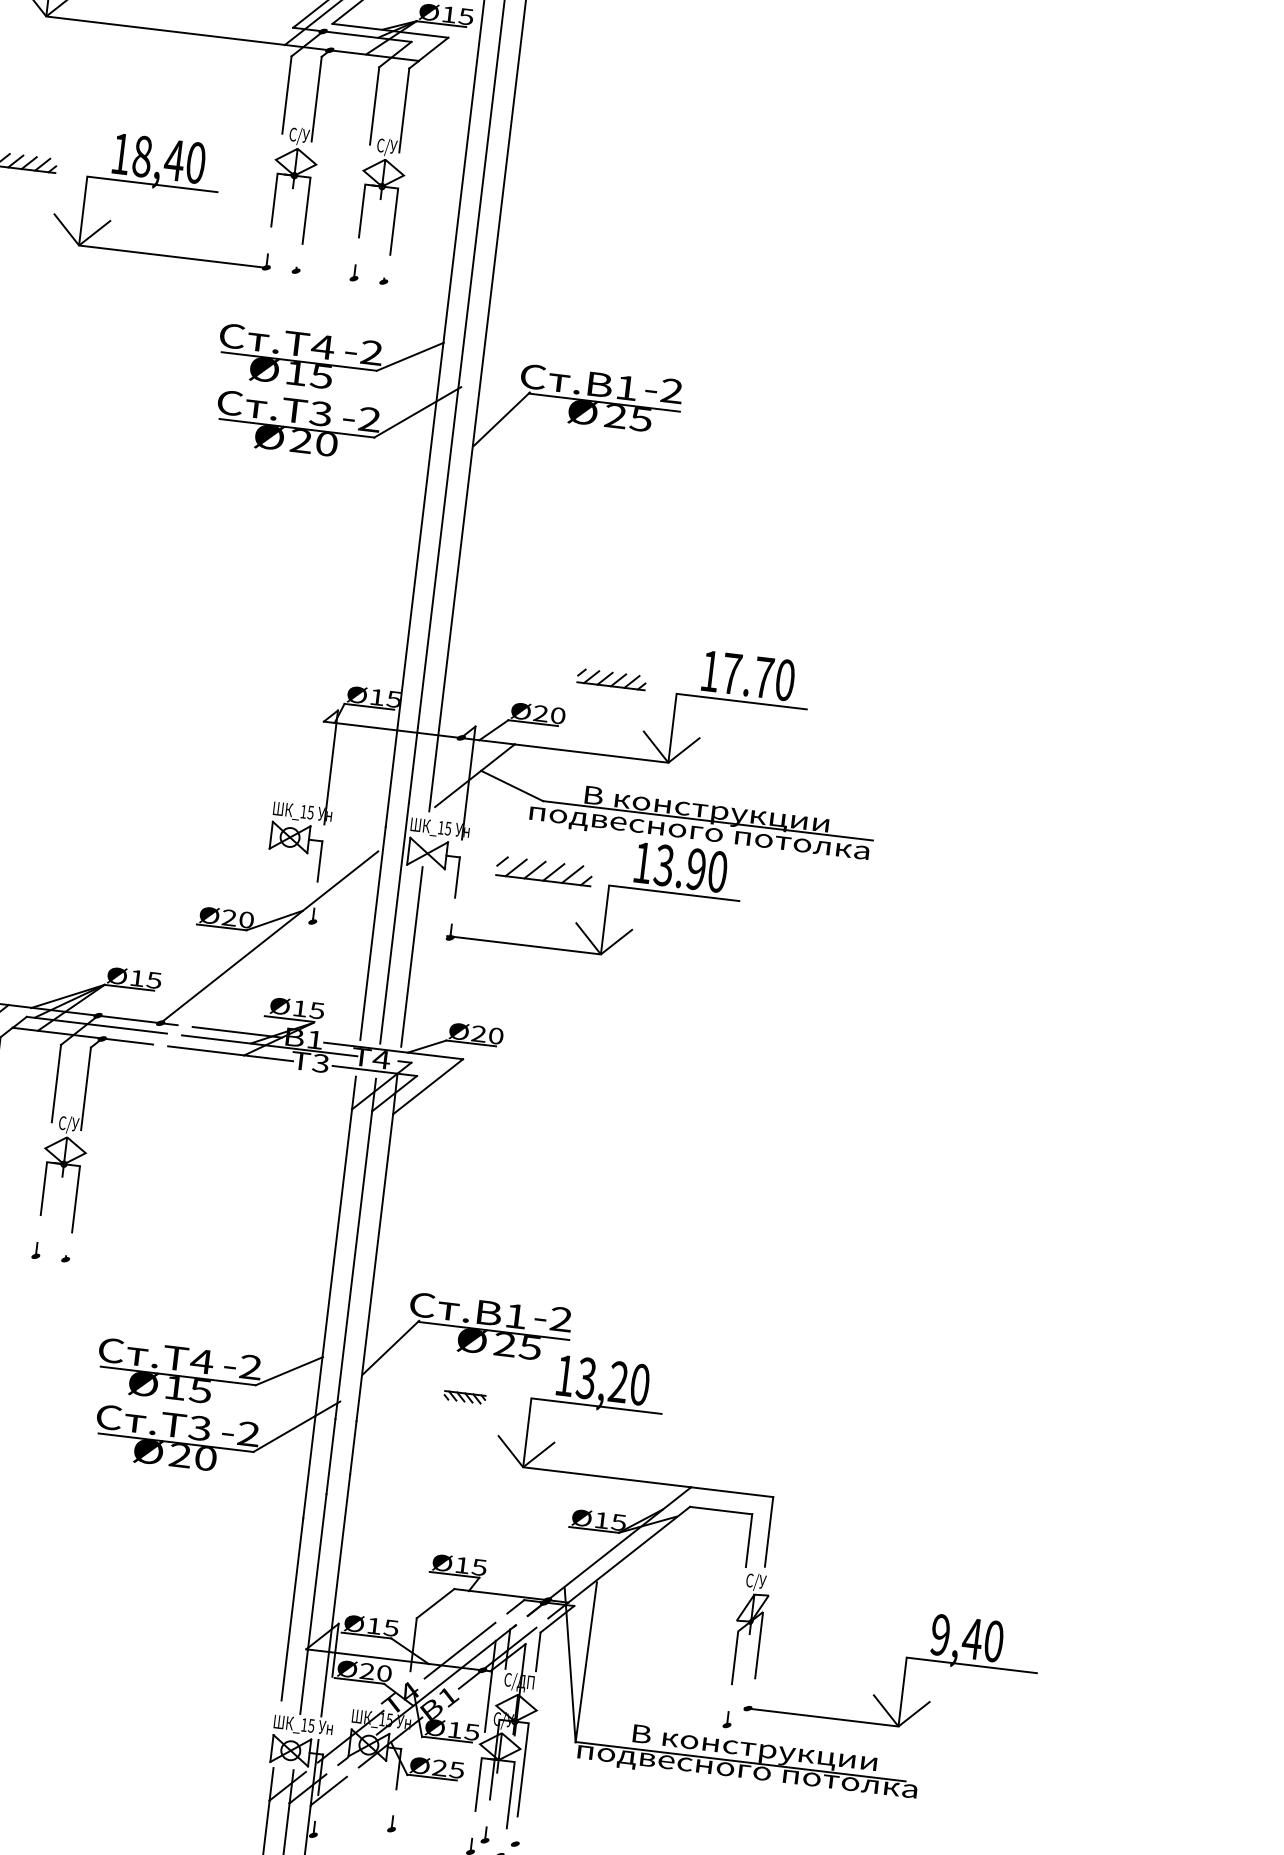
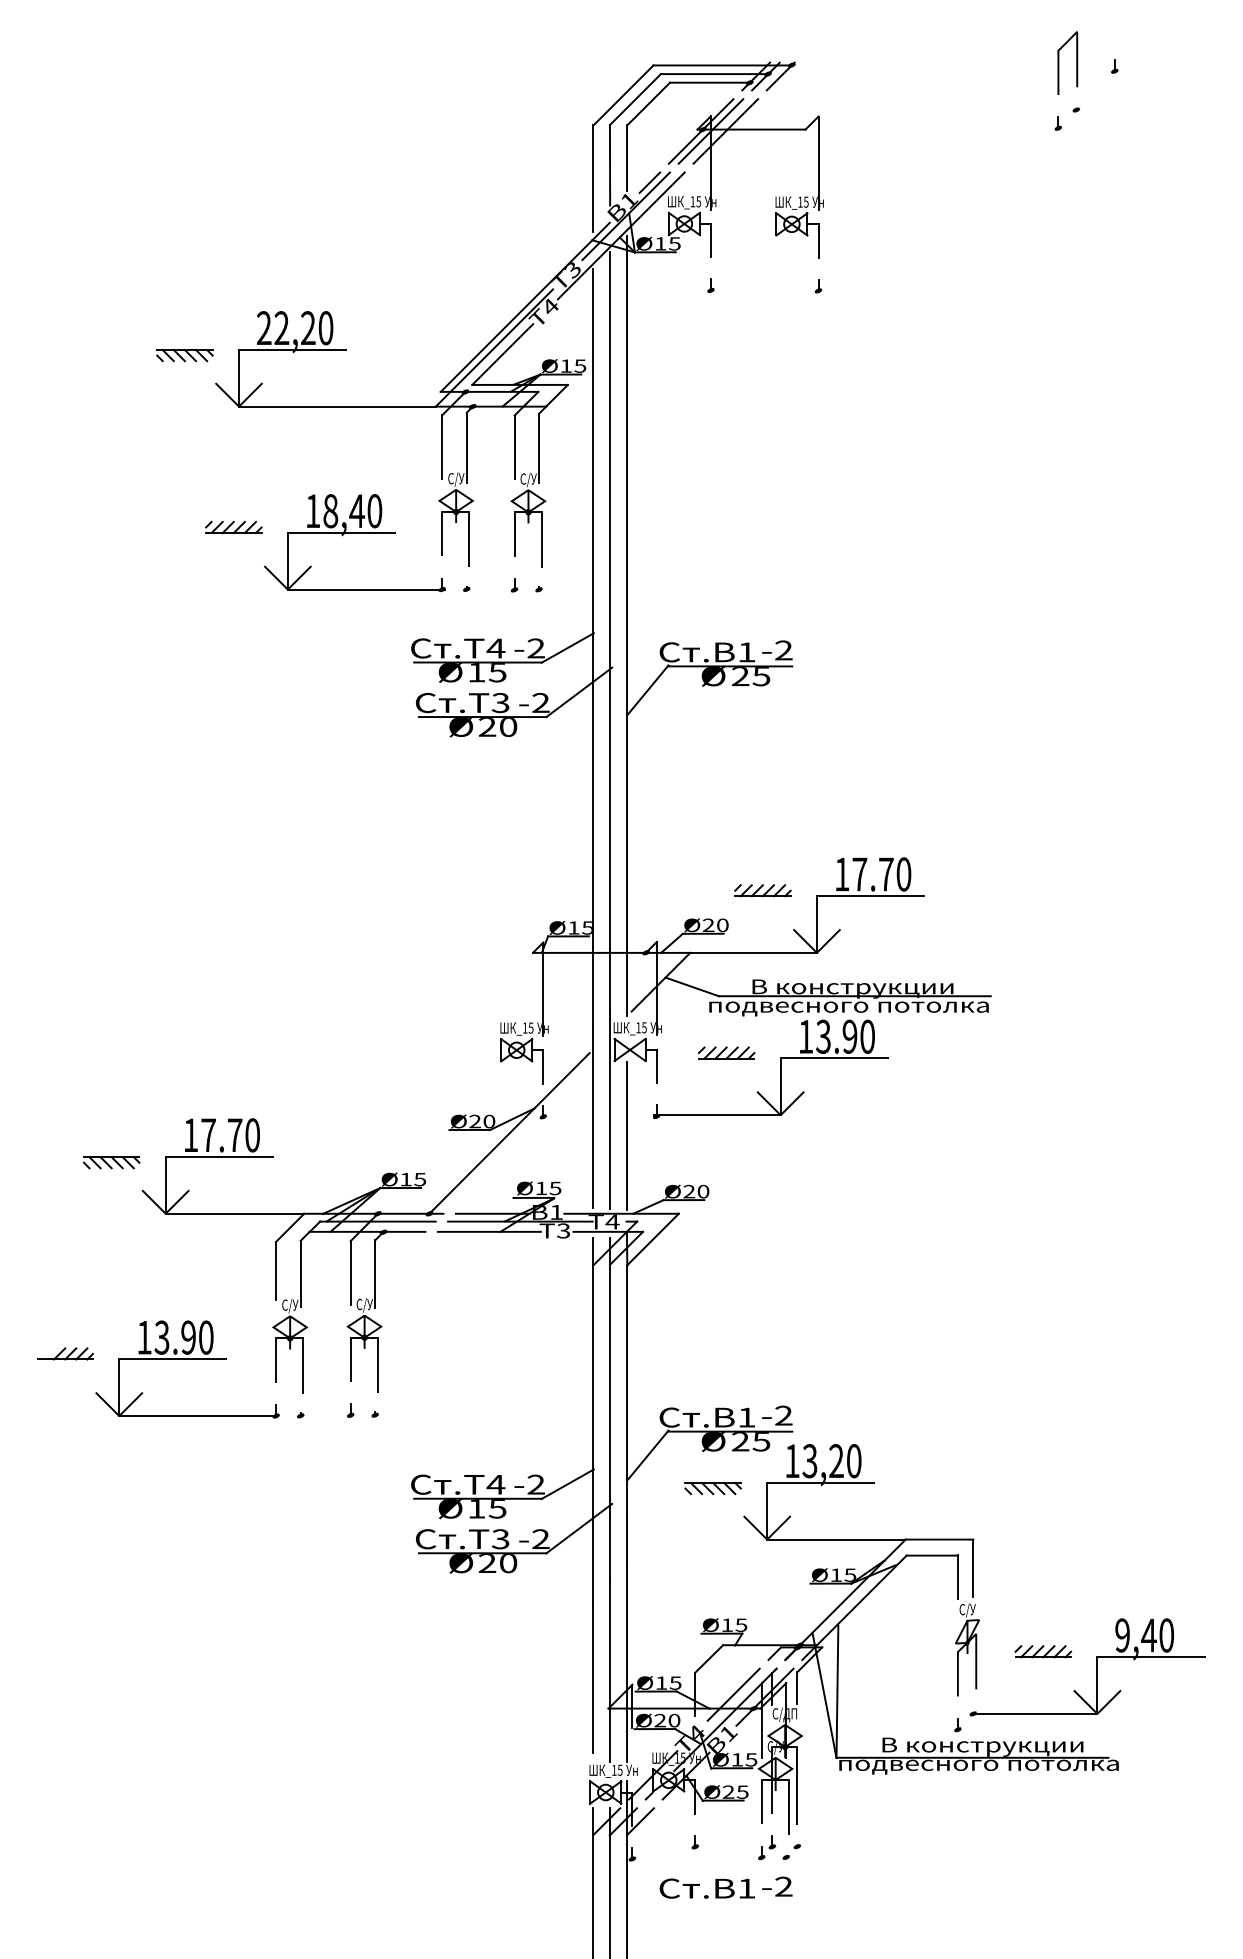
part: (544, 870) -> (726, 1052), size x0.71
part: (464, 1397) -> (712, 1488), size x1.67
part: (842, 1643) -> (1043, 1651), added

